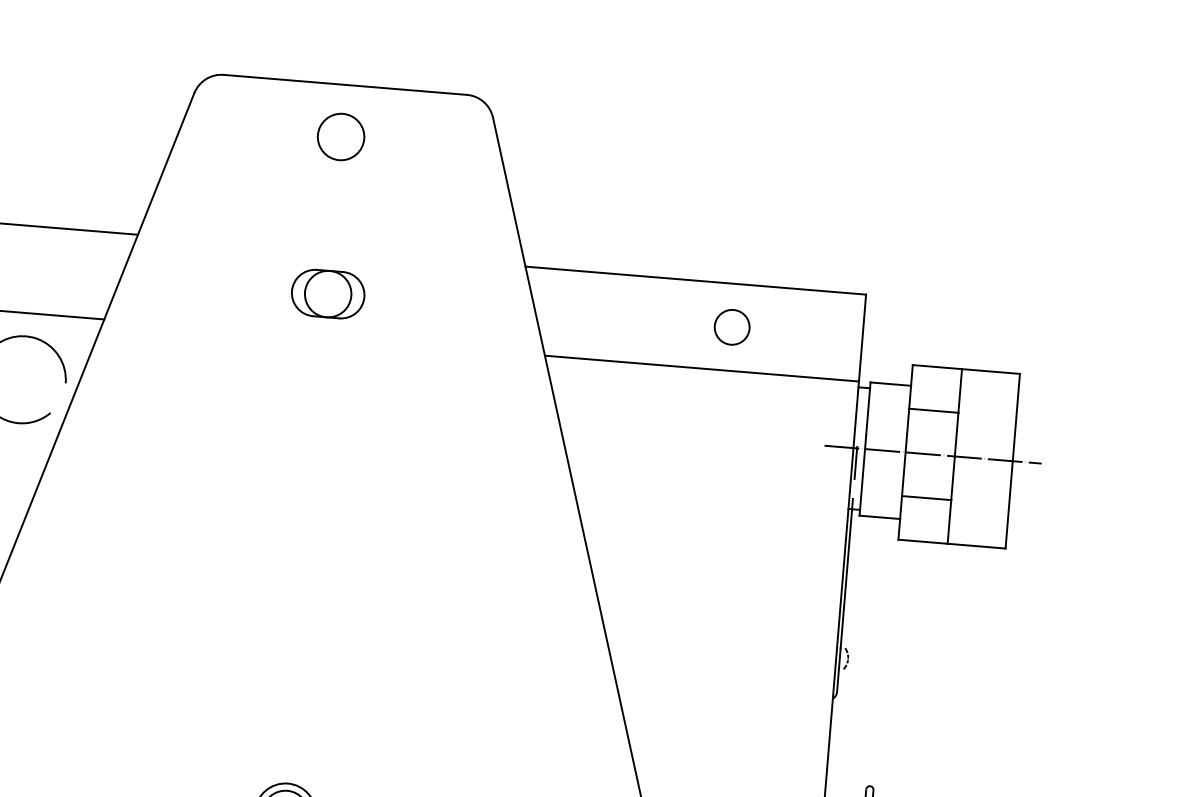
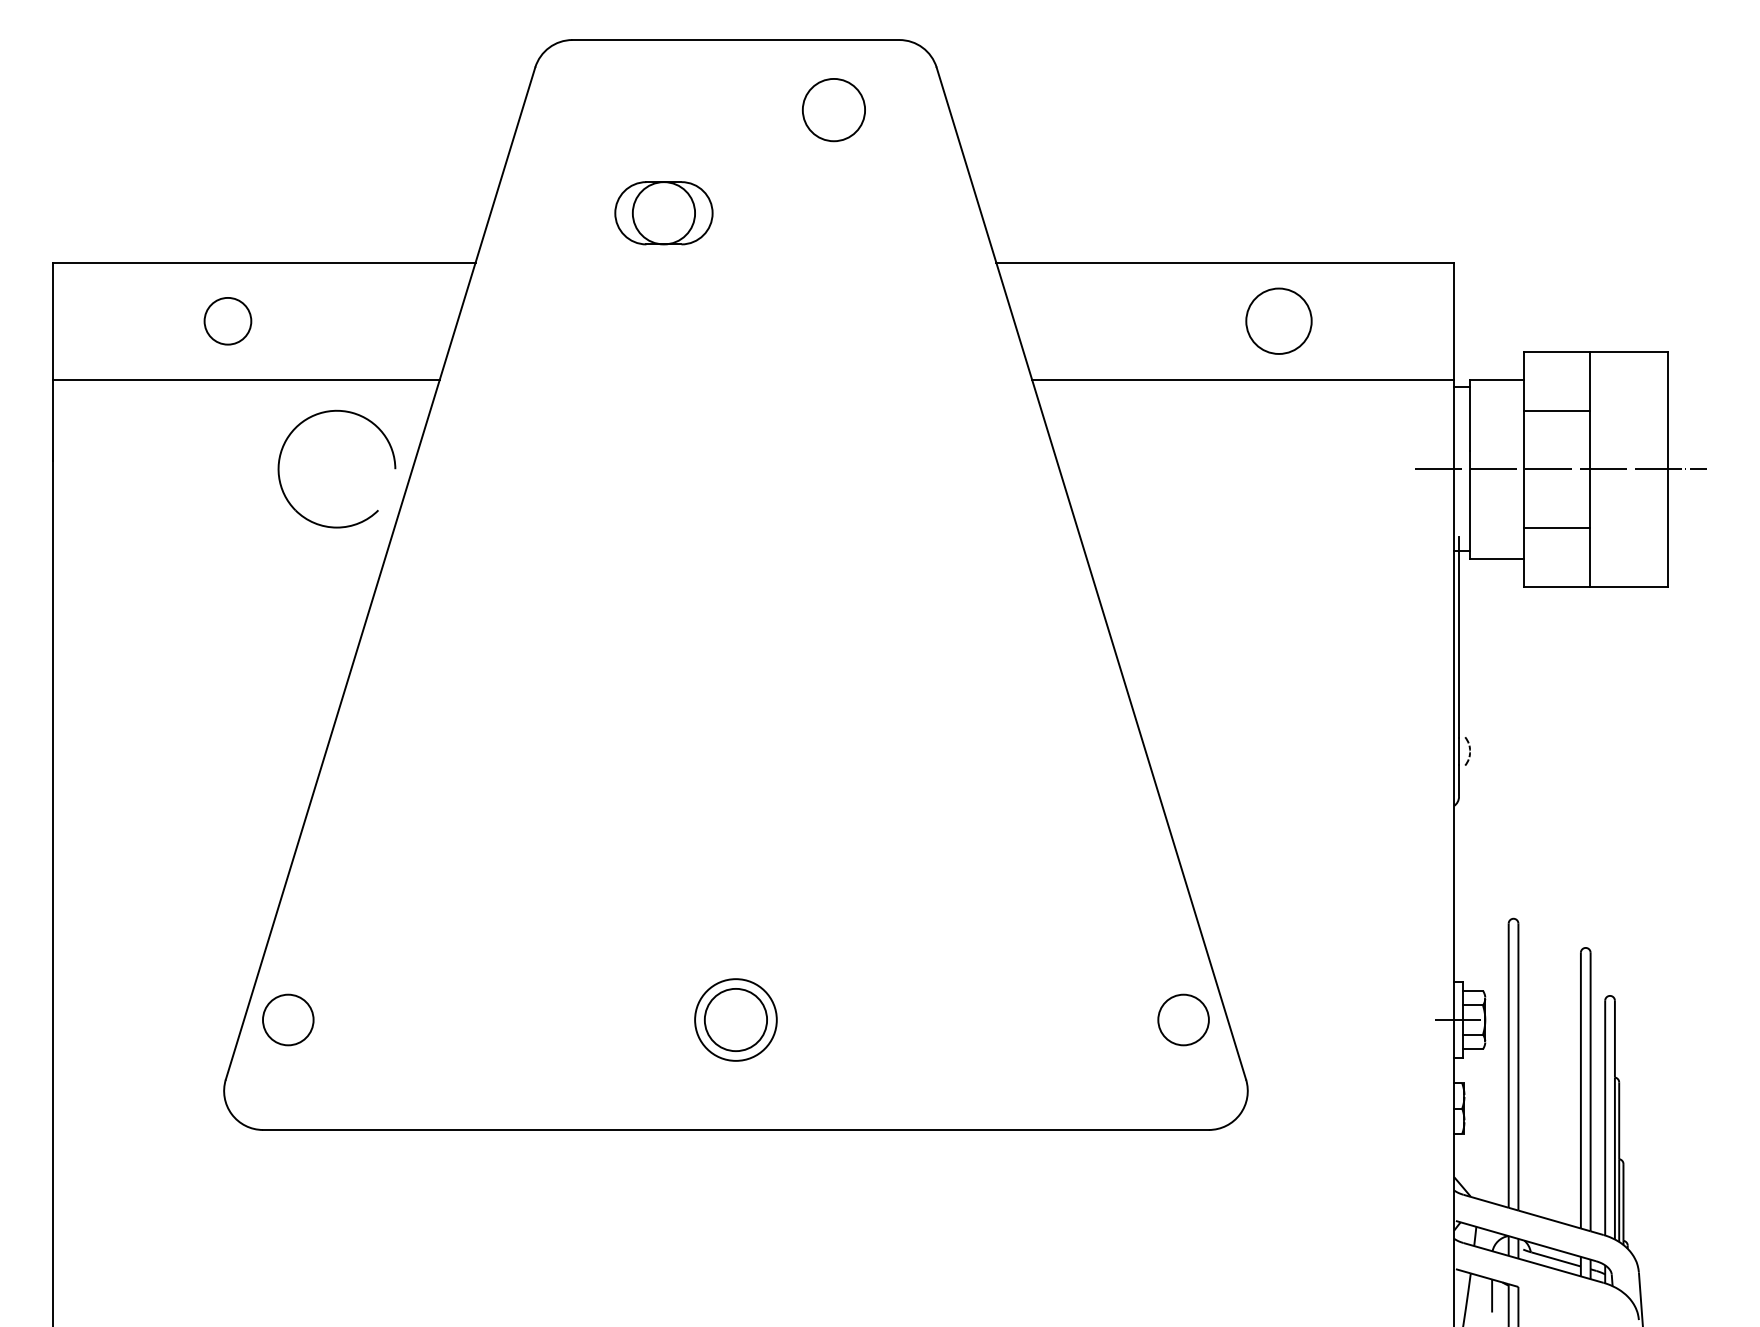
circle: (340, 137) -> (833, 110), moved
part: (327, 294) -> (663, 213), moved
circle: (731, 326) -> (1278, 320), size x1.4
line: (856, 462) -> (1459, 488), removed

